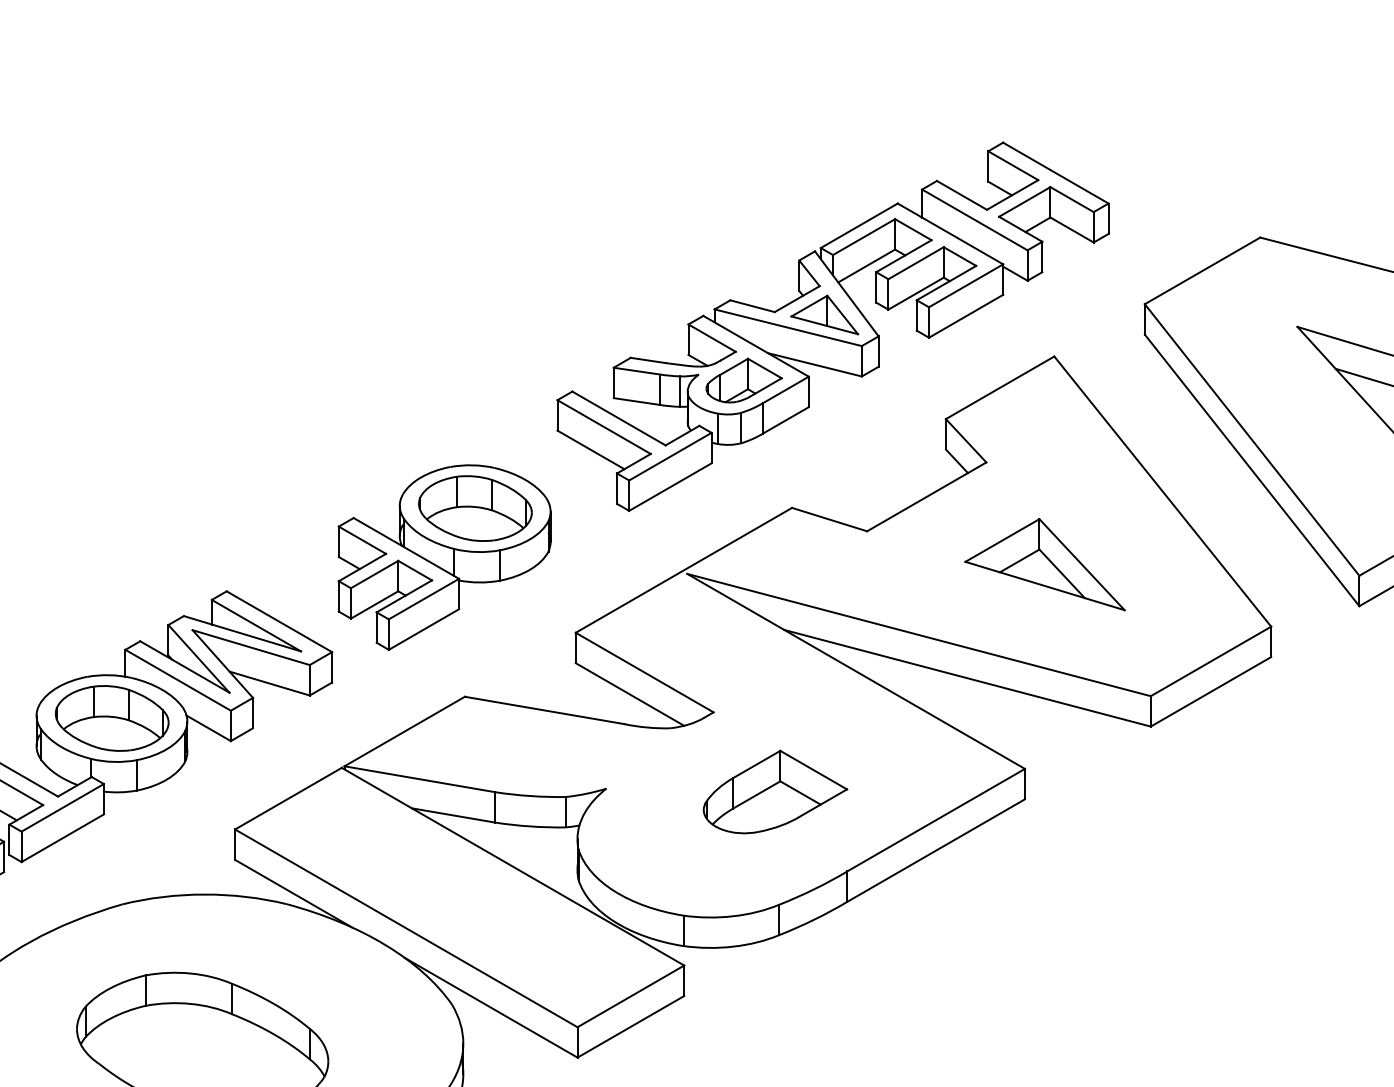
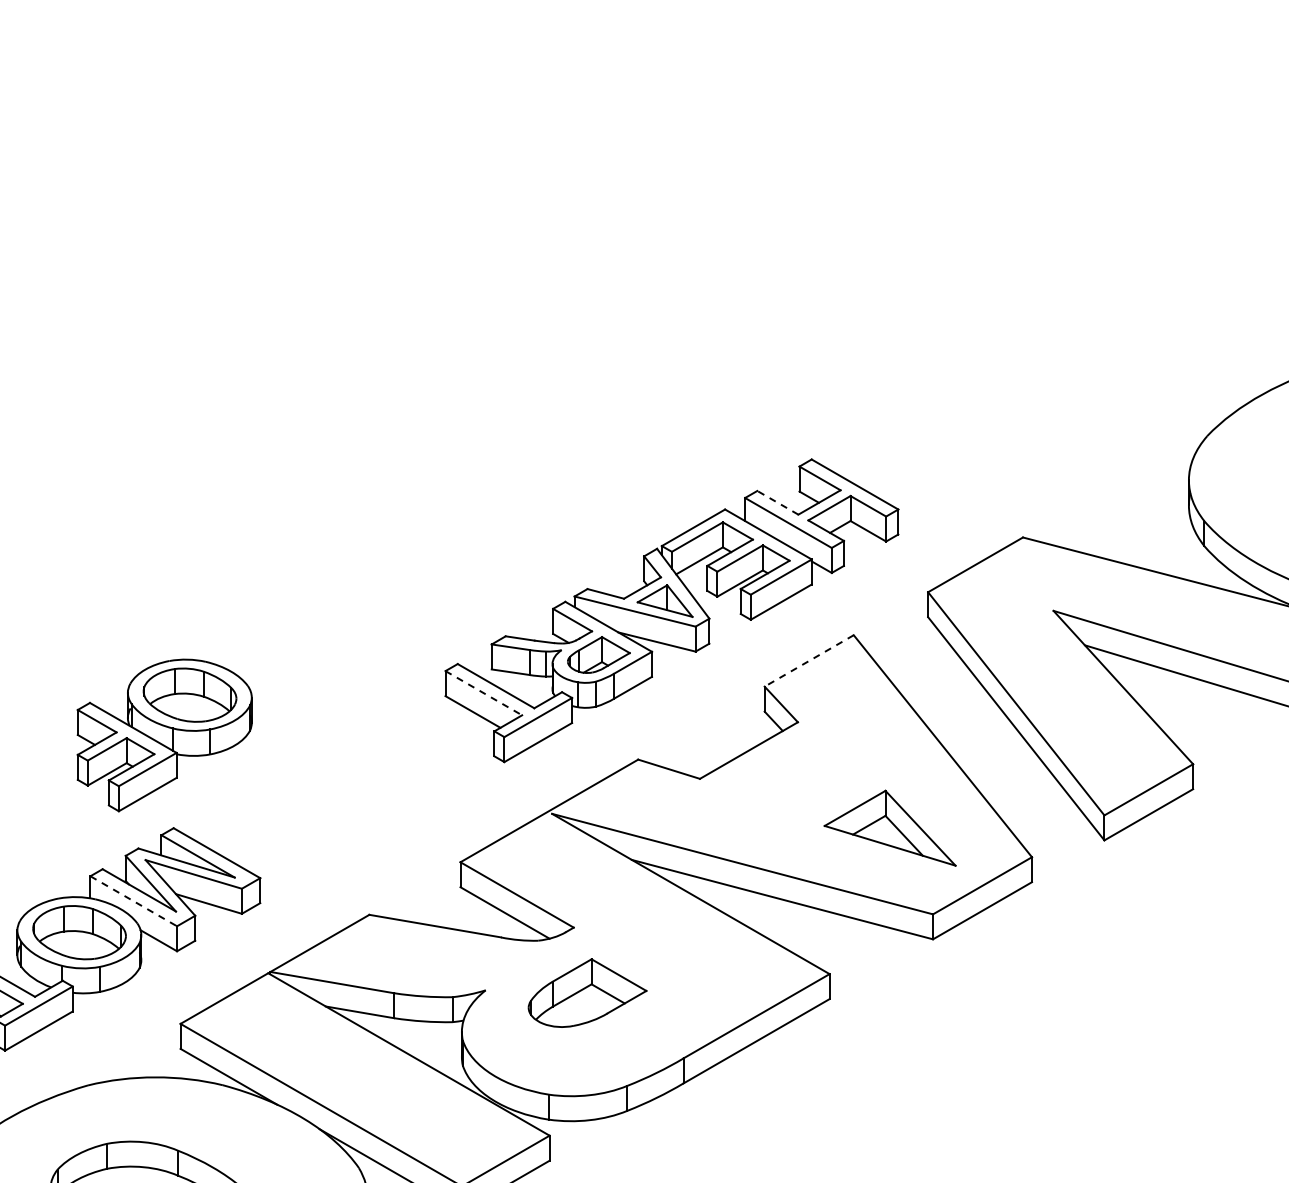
line: (961, 195) -> (777, 502), solid -> dashed
line: (999, 388) -> (808, 661), solid -> dashed
line: (604, 427) -> (484, 693), solid -> dashed
part: (444, 557) -> (164, 735), moved
part: (1044, 563) -> (889, 827), moved
line: (179, 680) -> (134, 901), solid -> dashed
part: (775, 791) -> (587, 992), moved

